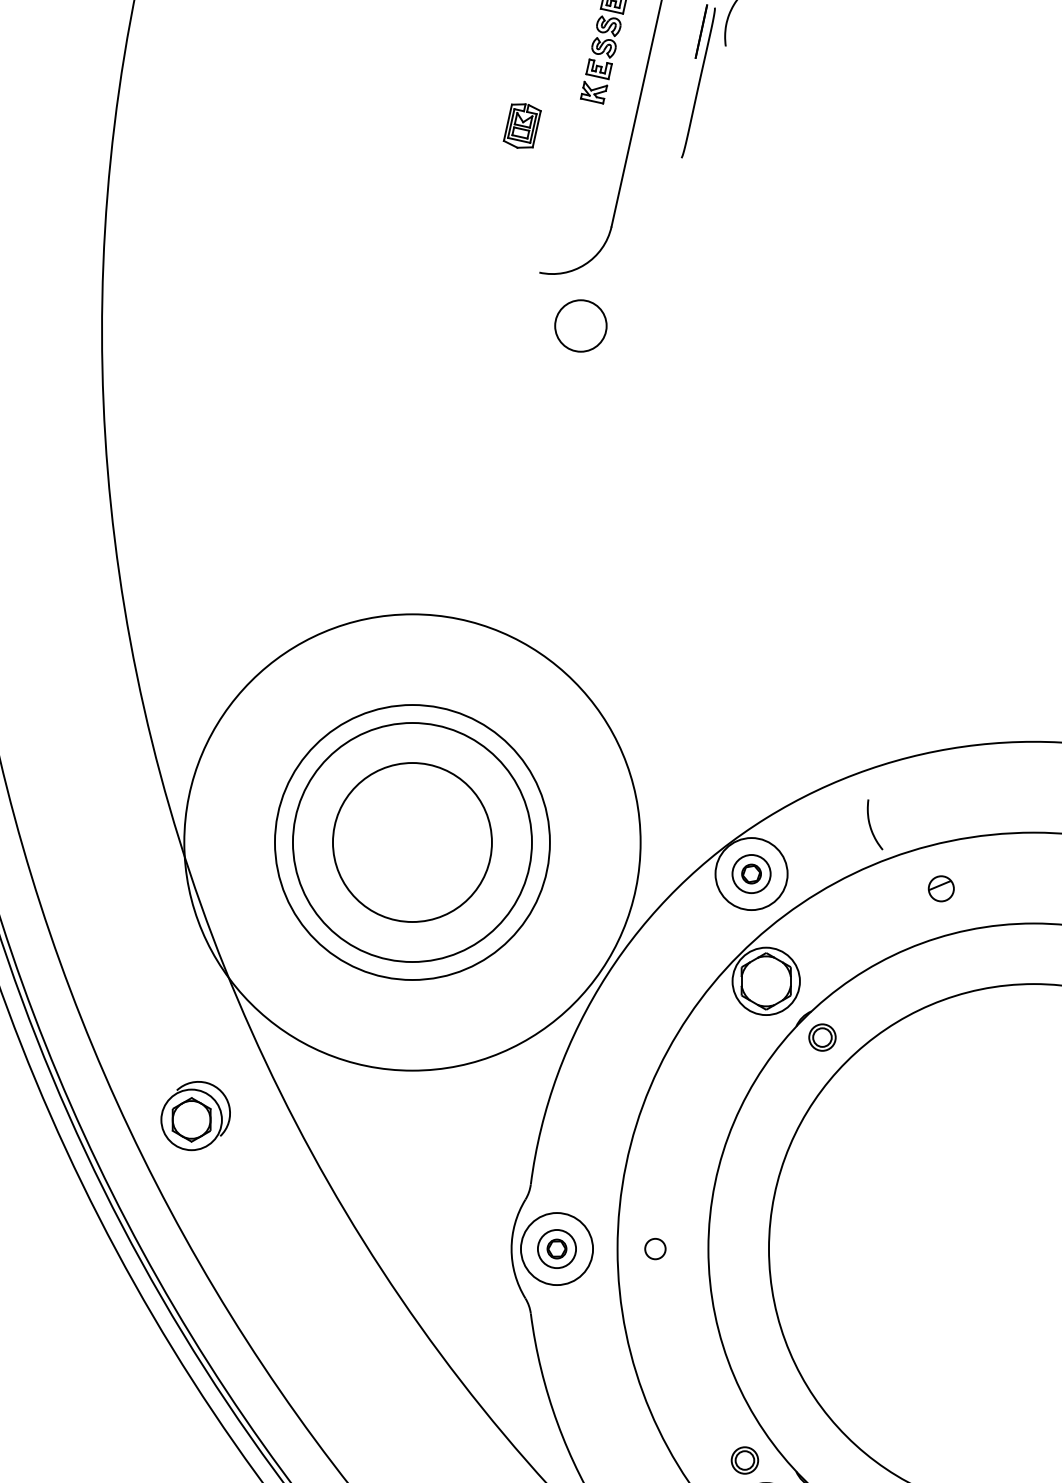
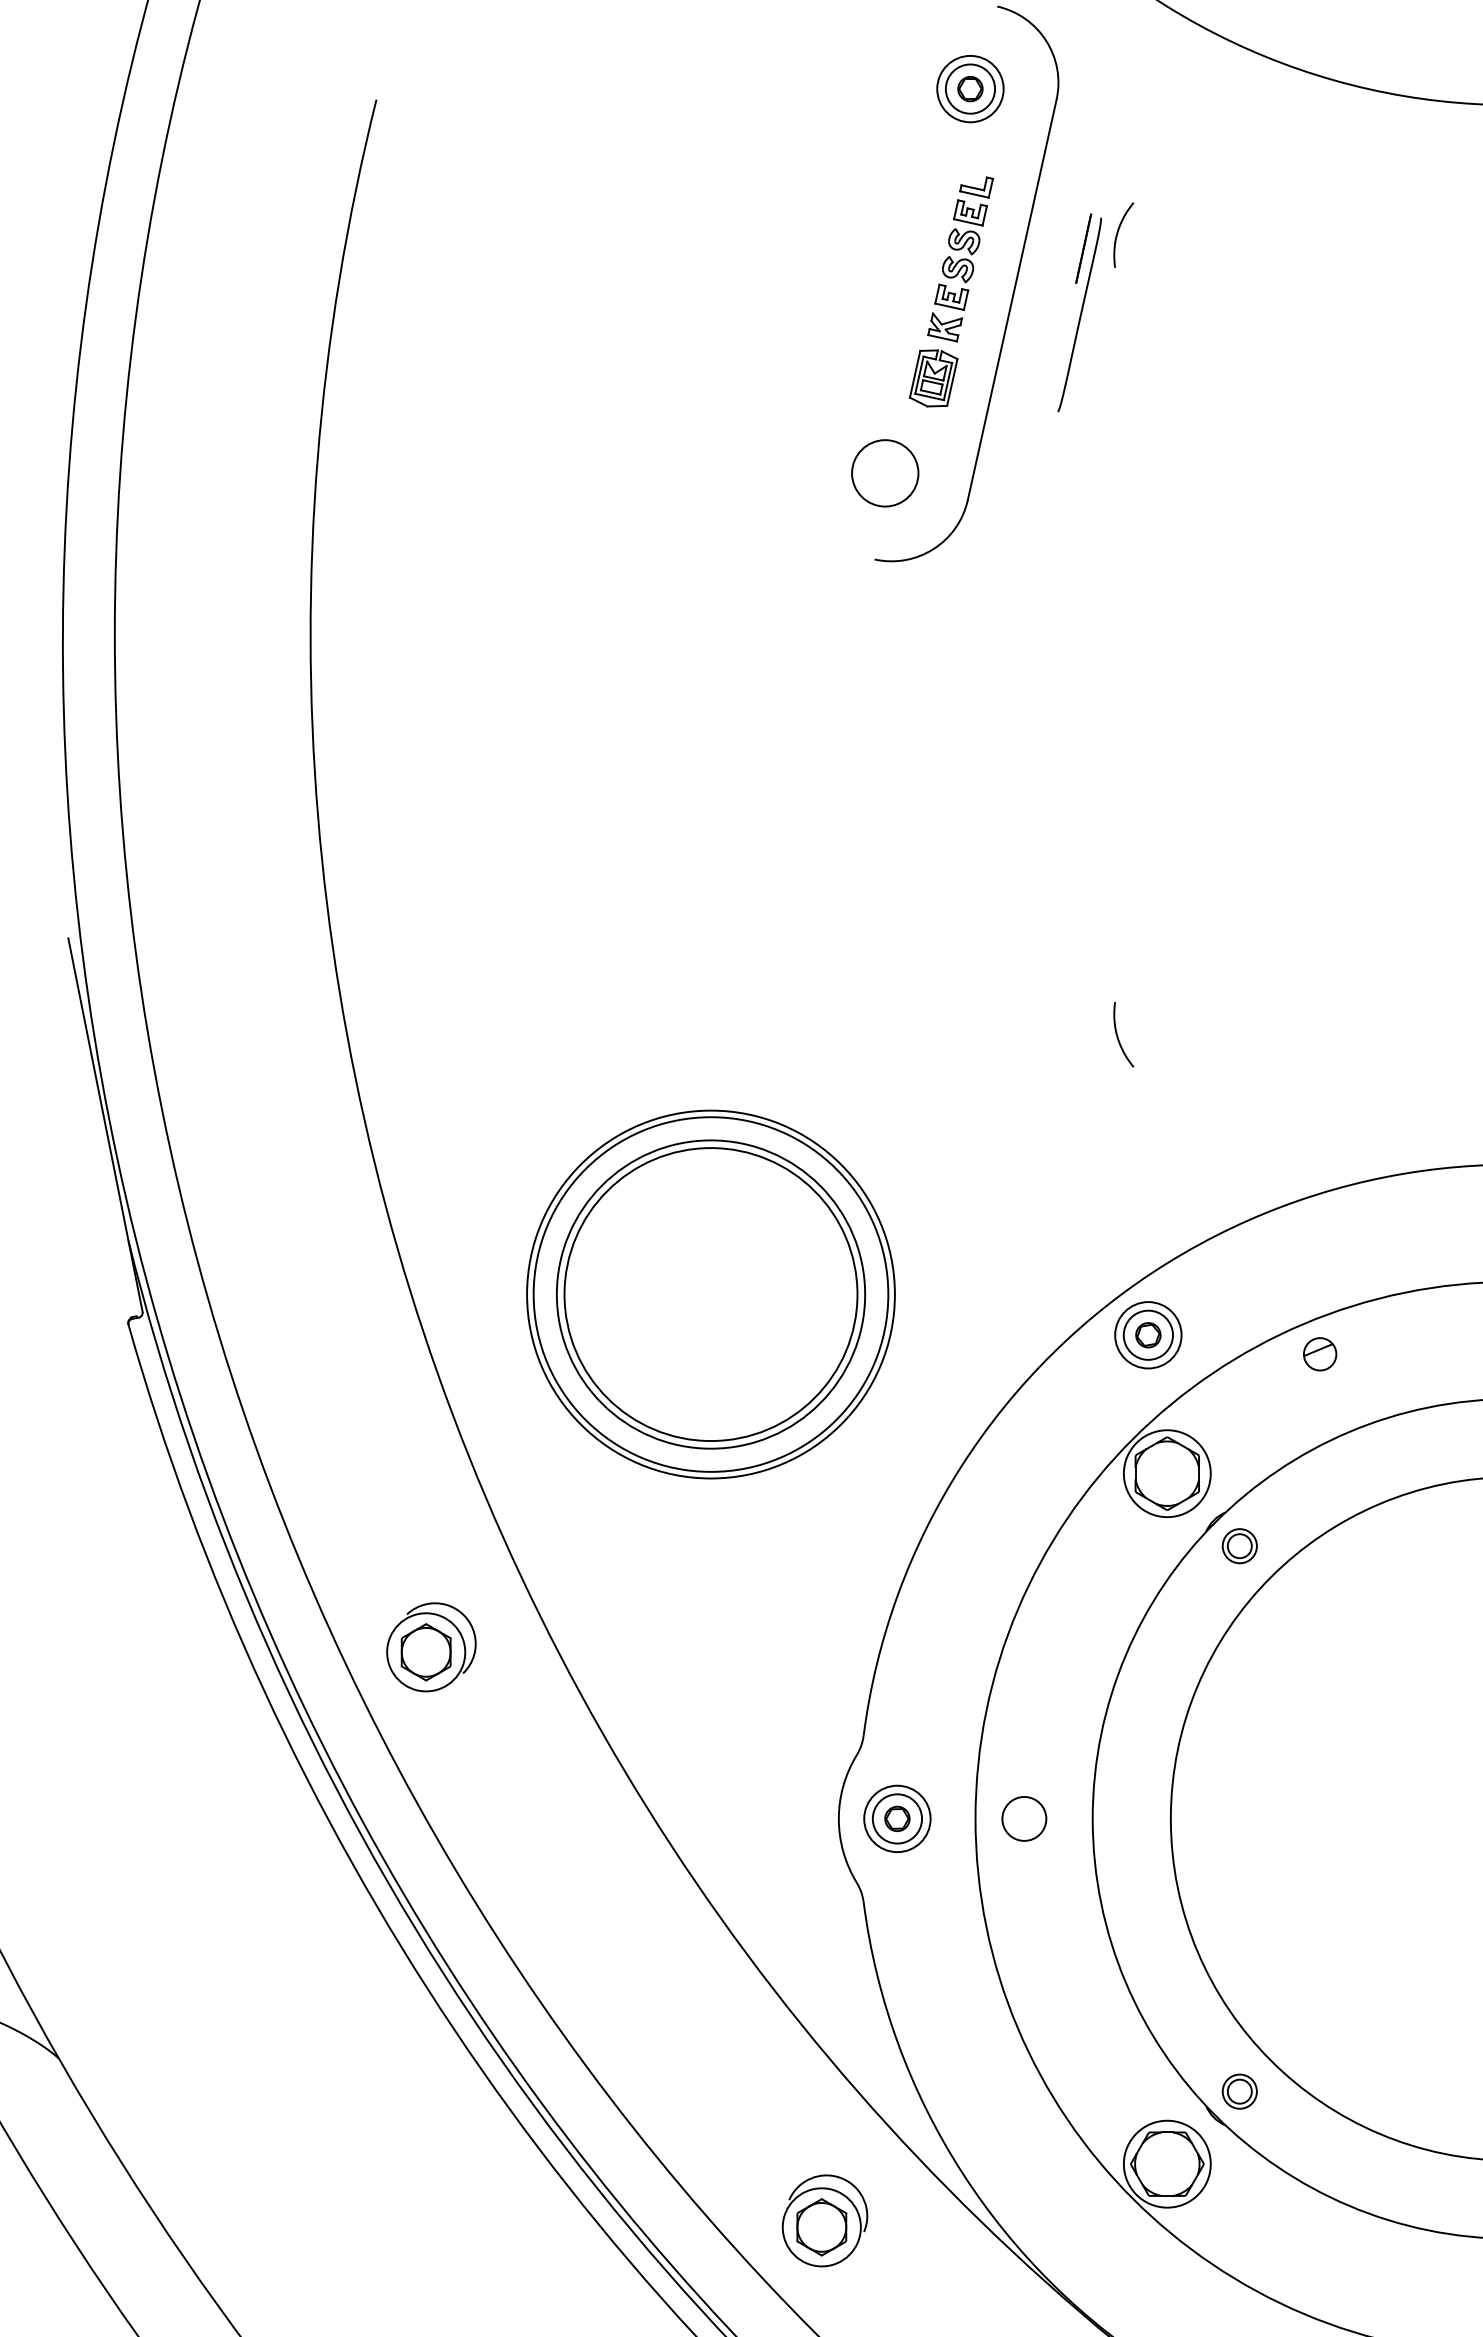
part: (522, 126) -> (933, 378), moved
circle: (581, 326) -> (885, 473), moved
curve: (871, 826) -> (1118, 1036), moved
circle: (412, 842) -> (710, 1294), size x0.62
circle: (412, 842) -> (710, 1294), size x1.43
circle: (751, 874) -> (1148, 1335), size x0.71
part: (941, 888) -> (1320, 1354), moved
circle: (557, 1248) -> (897, 1818), size x0.71
circle: (655, 1248) -> (1024, 1818), size x1.67
part: (744, 1460) -> (1239, 2091), moved

